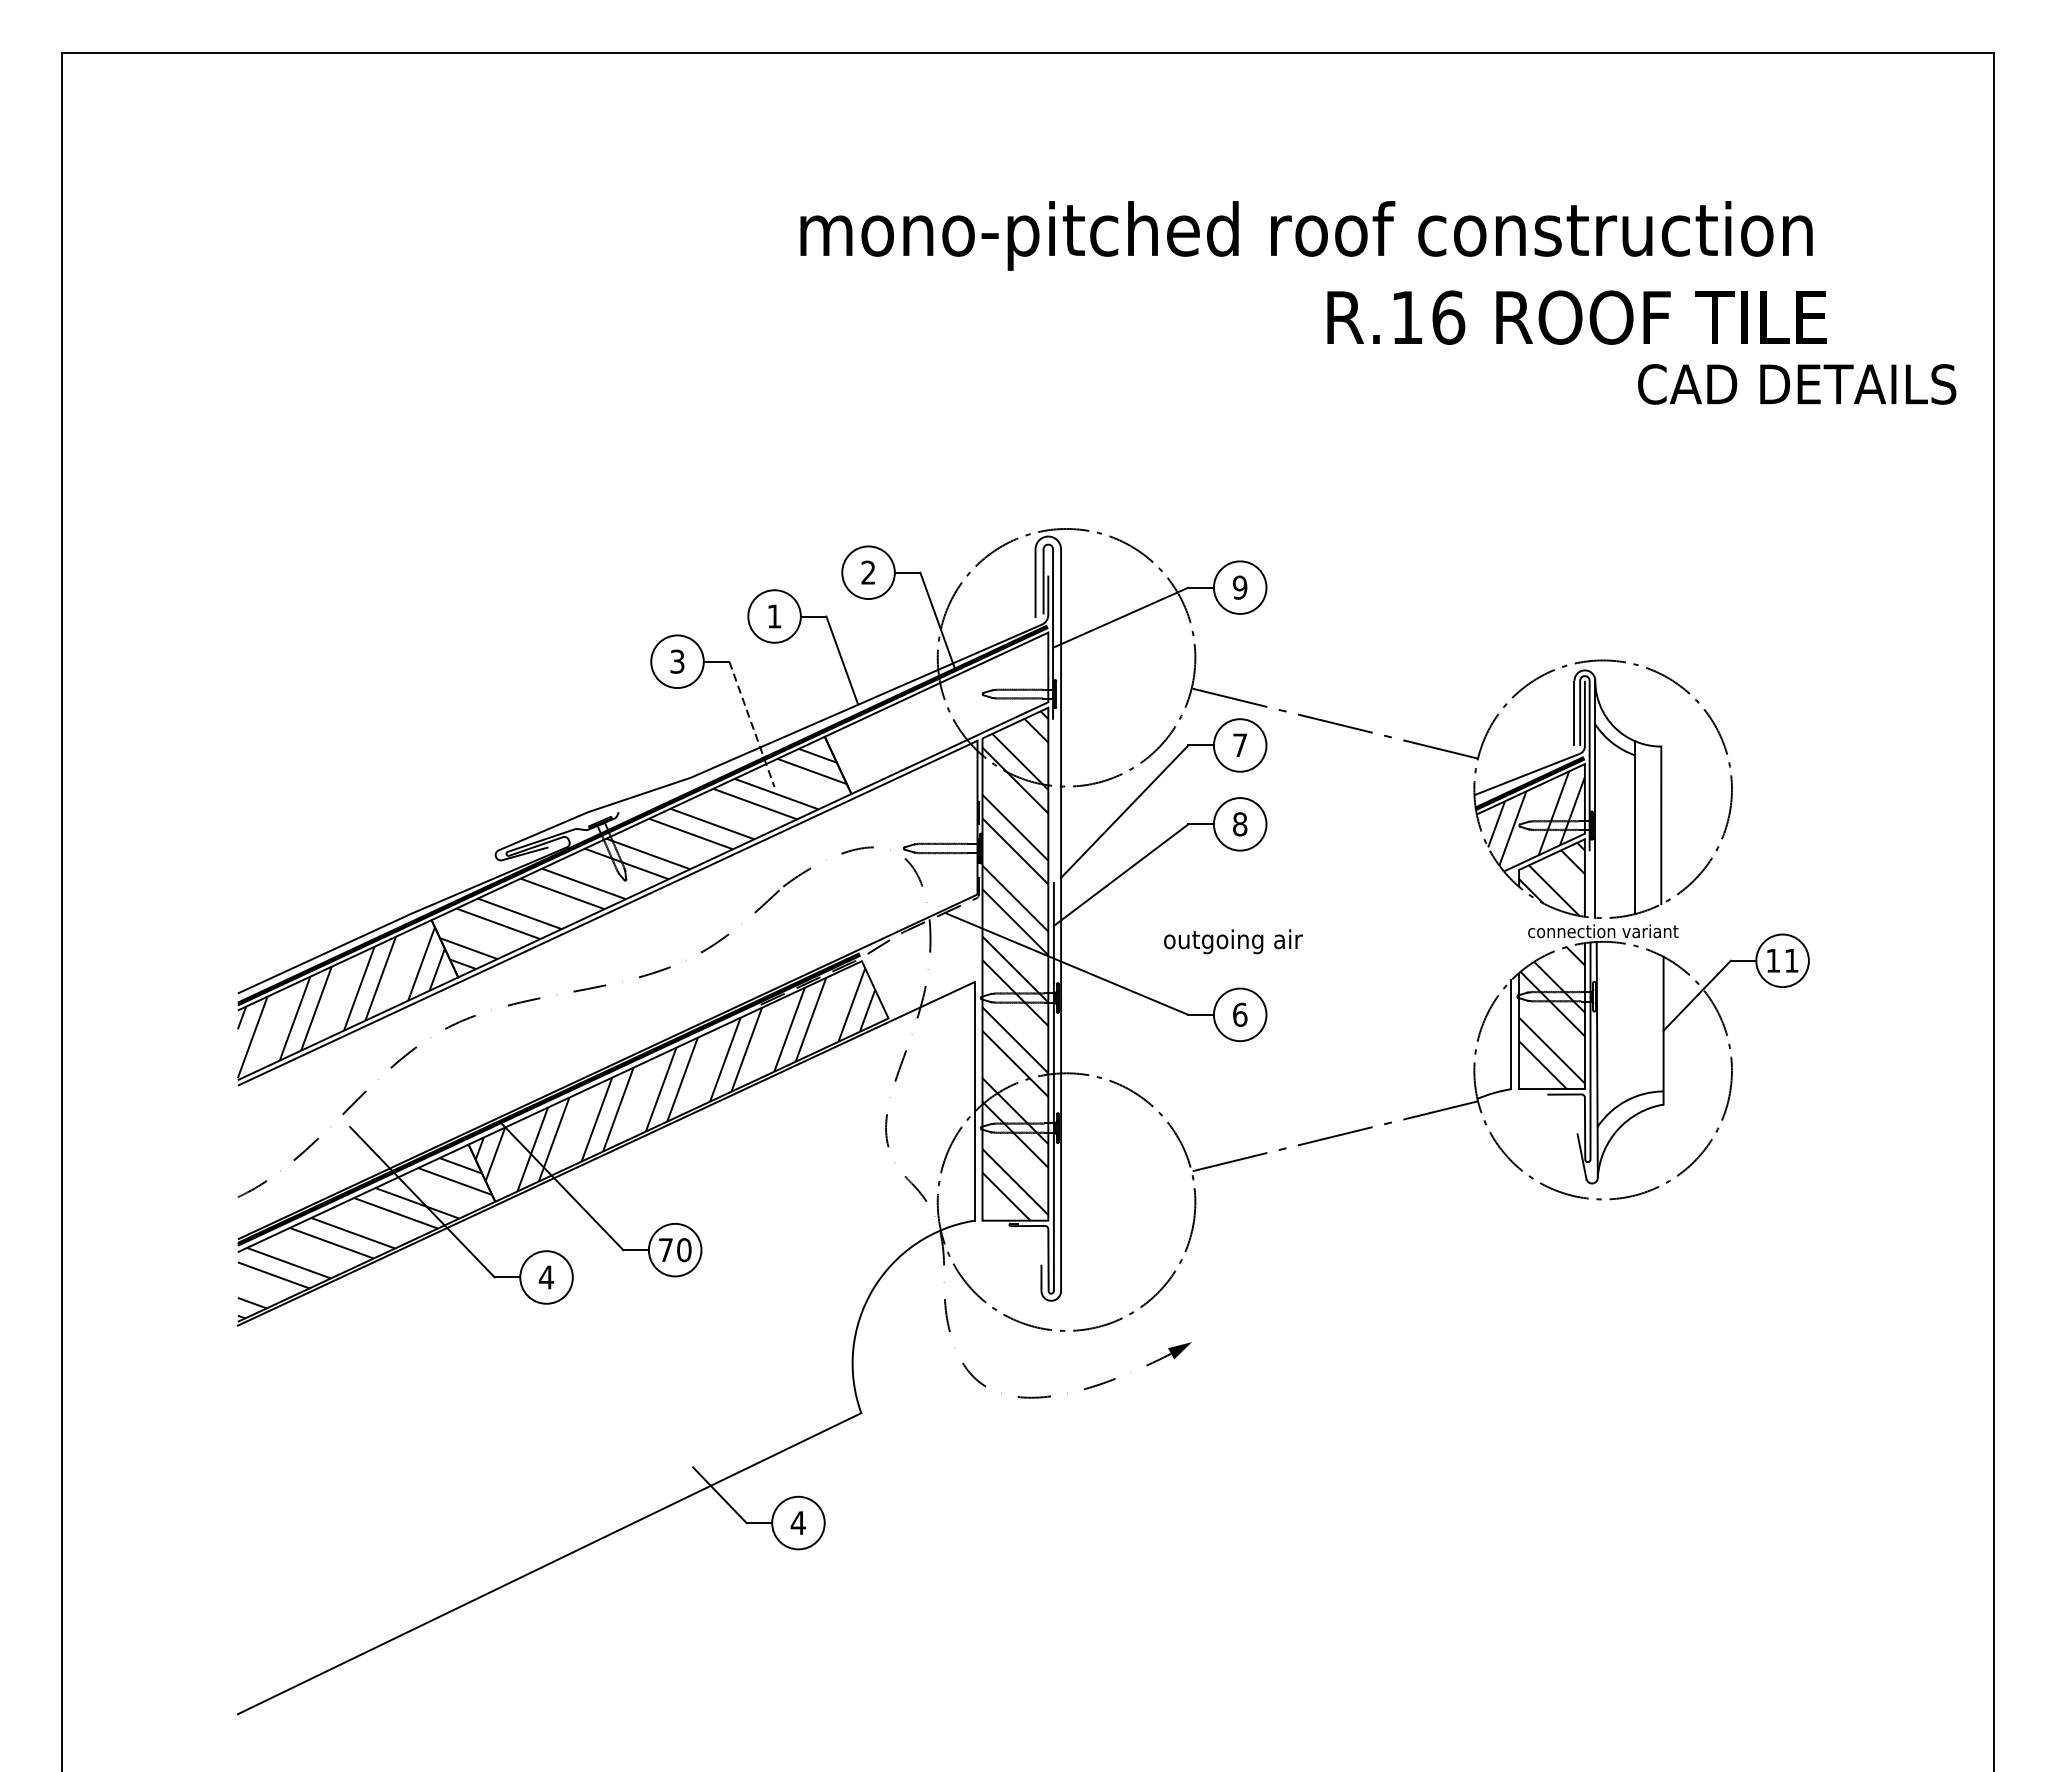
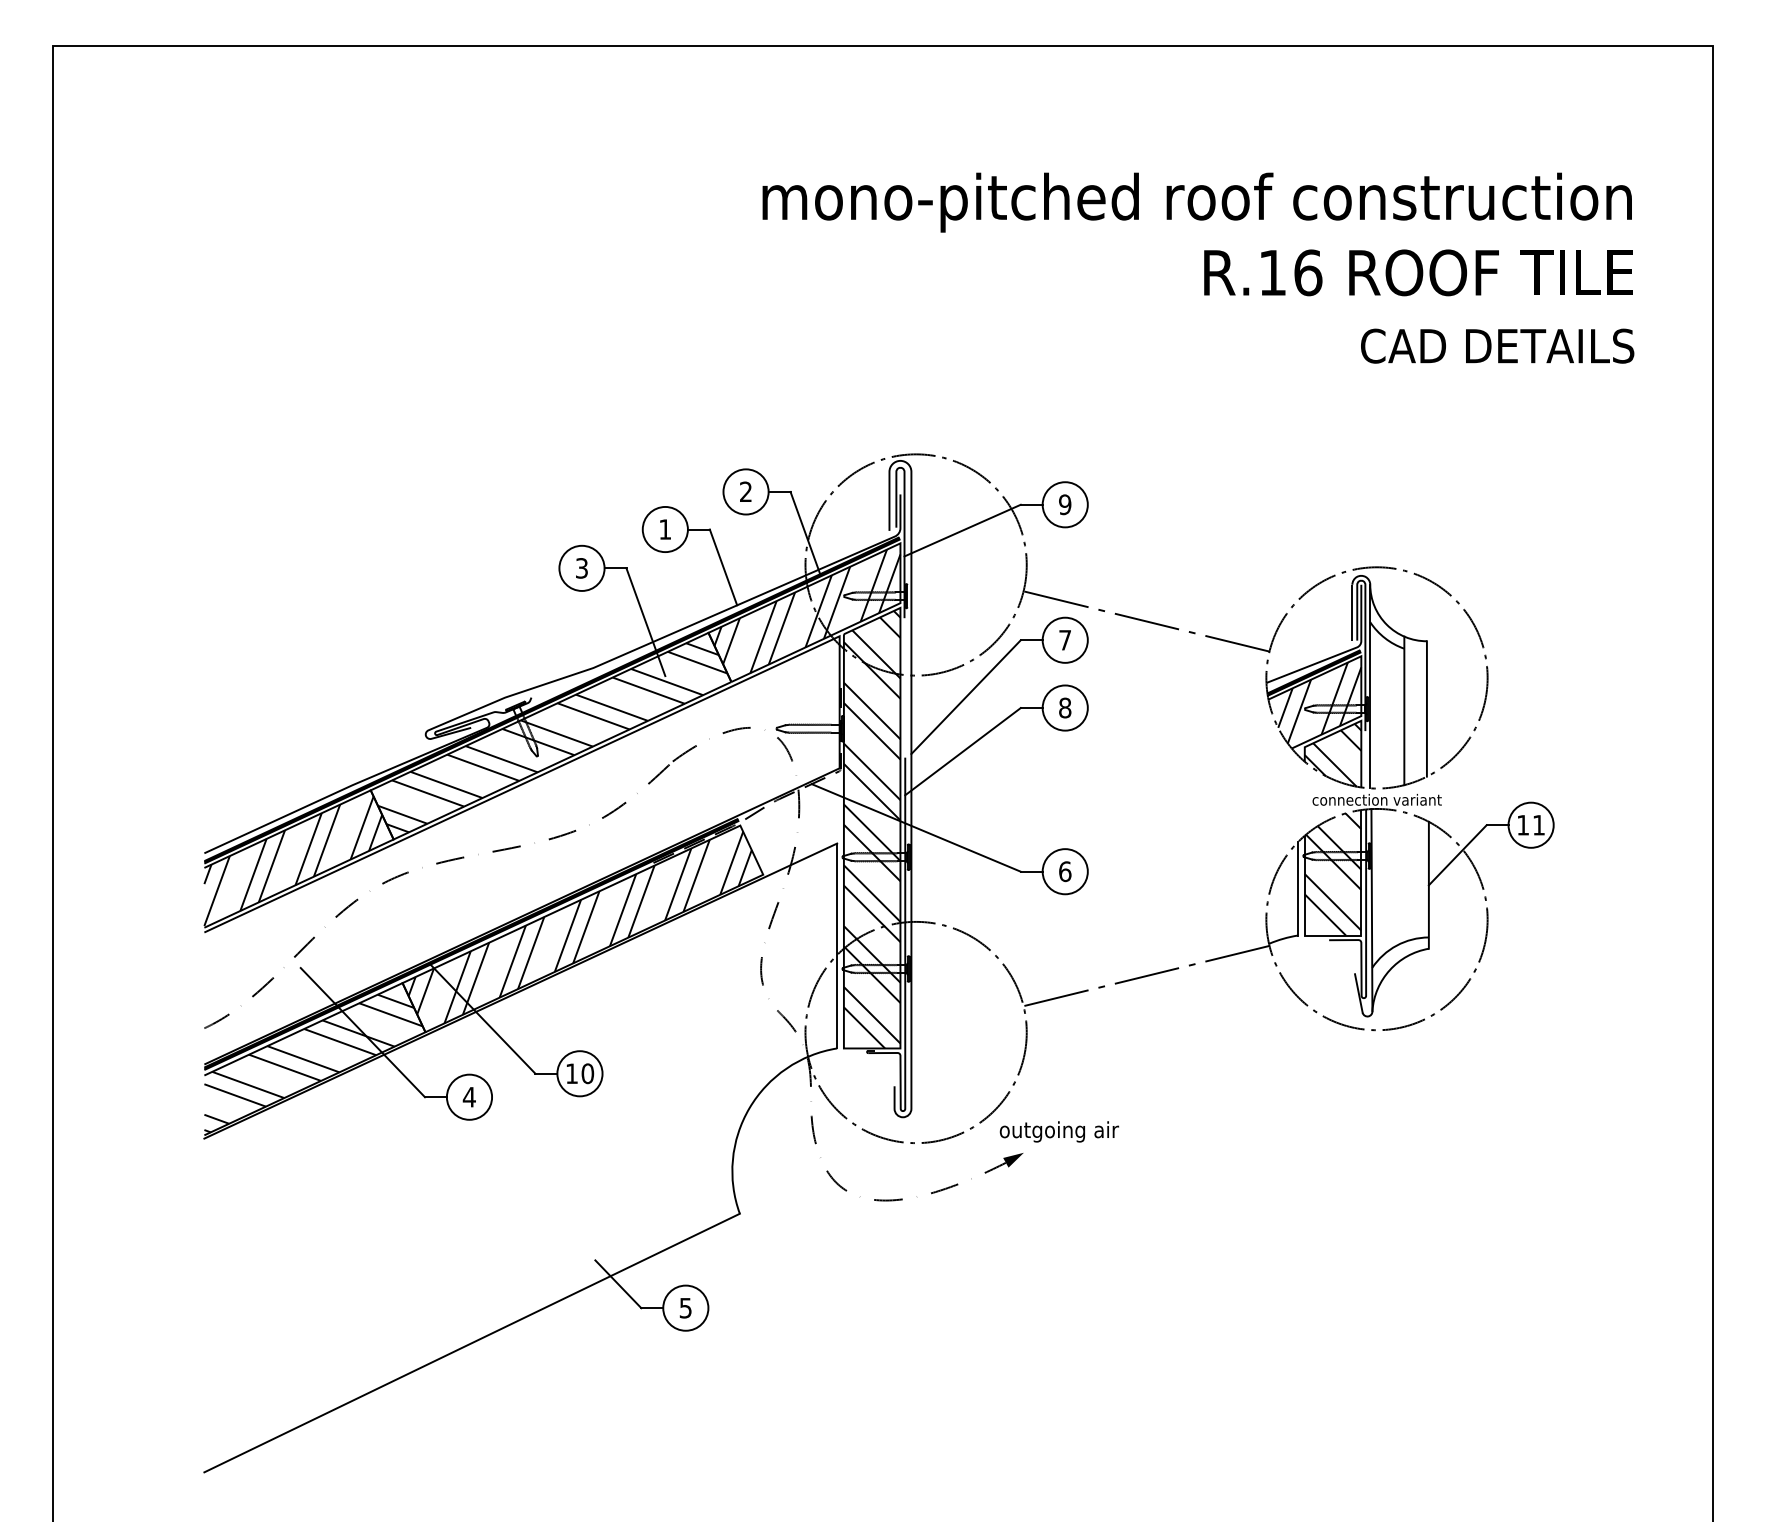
text: (1305, 235) -> (1196, 202), moved
text: (1576, 317) -> (1418, 272), moved
text: (1797, 383) -> (1497, 345), moved
hatch: (940, 711) -> (807, 611), added
line: (752, 724) -> (646, 622), dashed -> solid
text: (1233, 941) -> (1059, 1131), moved
text: (665, 1249) -> (571, 1073), 70 -> 10
text: (798, 1523) -> (685, 1308), 4 -> 5

